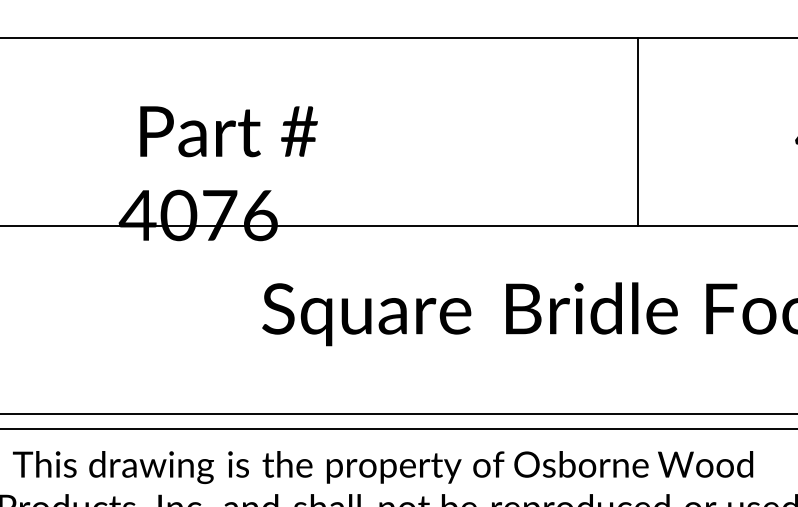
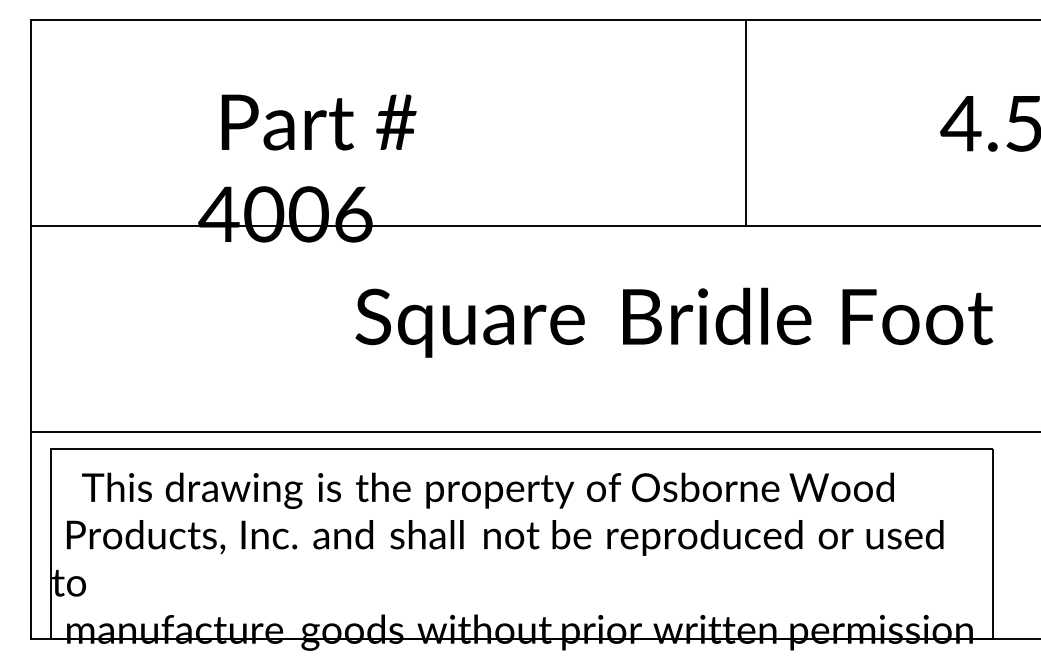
line: (637, 132) -> (745, 123), moved
text: (219, 215) -> (308, 214), 4076 -> 4006

